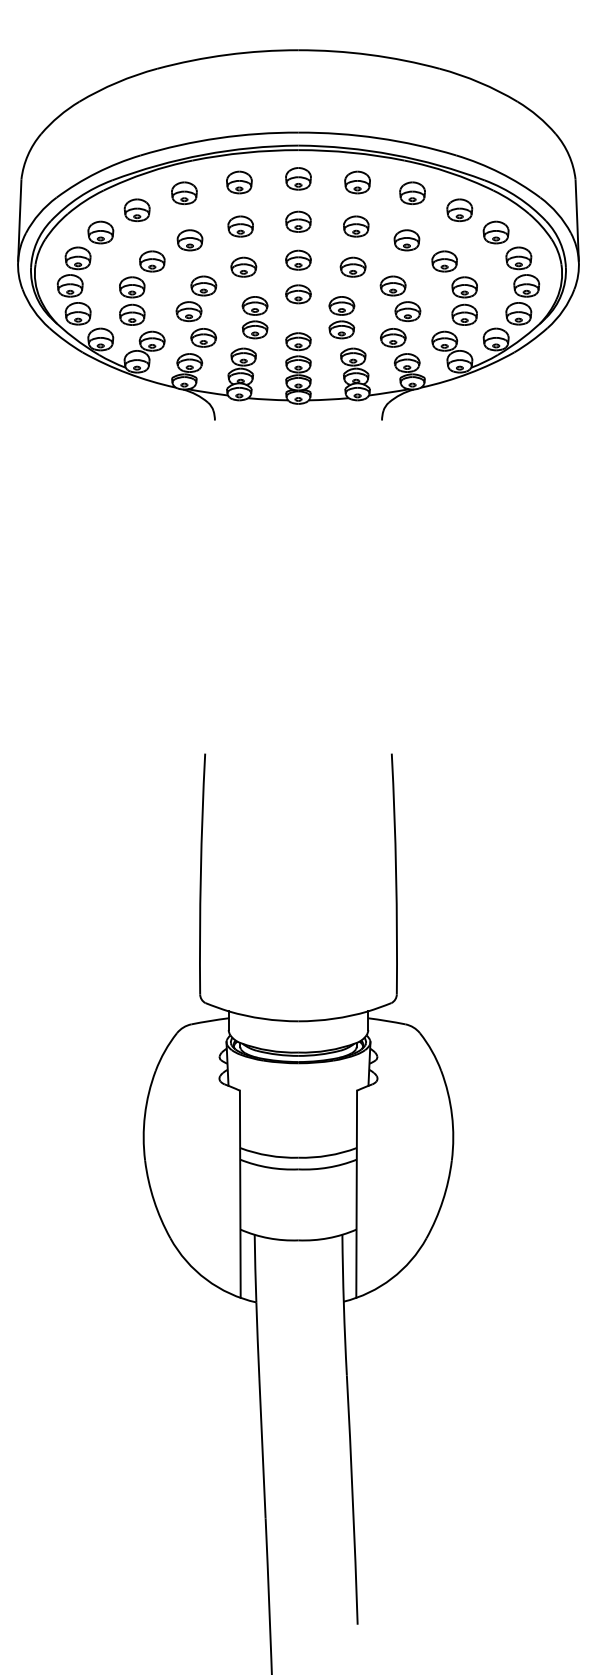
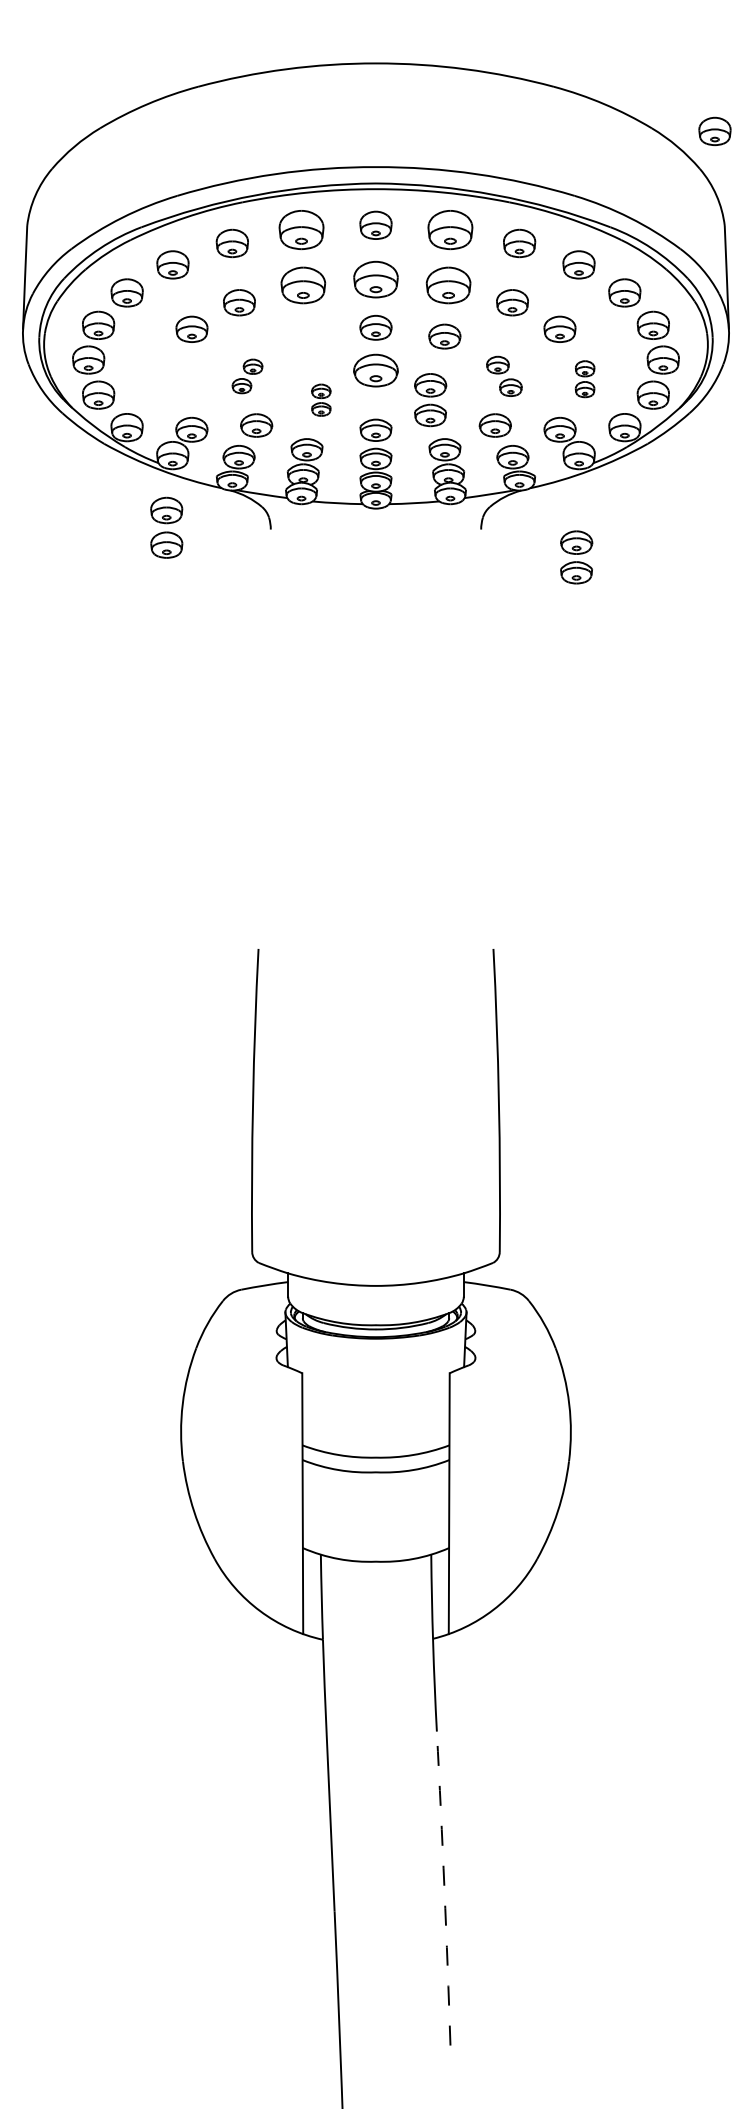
part: (567, 104) -> (714, 131), added
part: (239, 182) -> (301, 229), size x1.4
part: (357, 182) -> (450, 229), size x1.4
part: (298, 221) -> (376, 279), size x1.4
part: (240, 226) -> (302, 285), size x1.4
part: (356, 226) -> (449, 285), size x1.4
part: (243, 266) -> (306, 335), removed
part: (298, 294) -> (376, 370), size x1.4
part: (196, 298) -> (247, 375), size x0.6
part: (400, 298) -> (504, 375), size x0.7
part: (132, 300) -> (167, 527), moved
part: (464, 300) -> (584, 378), size x0.6
part: (254, 317) -> (320, 399), size x0.6
part: (457, 442) -> (576, 557), added
arc: (352, 1500) -> (443, 1889), solid -> dashed

